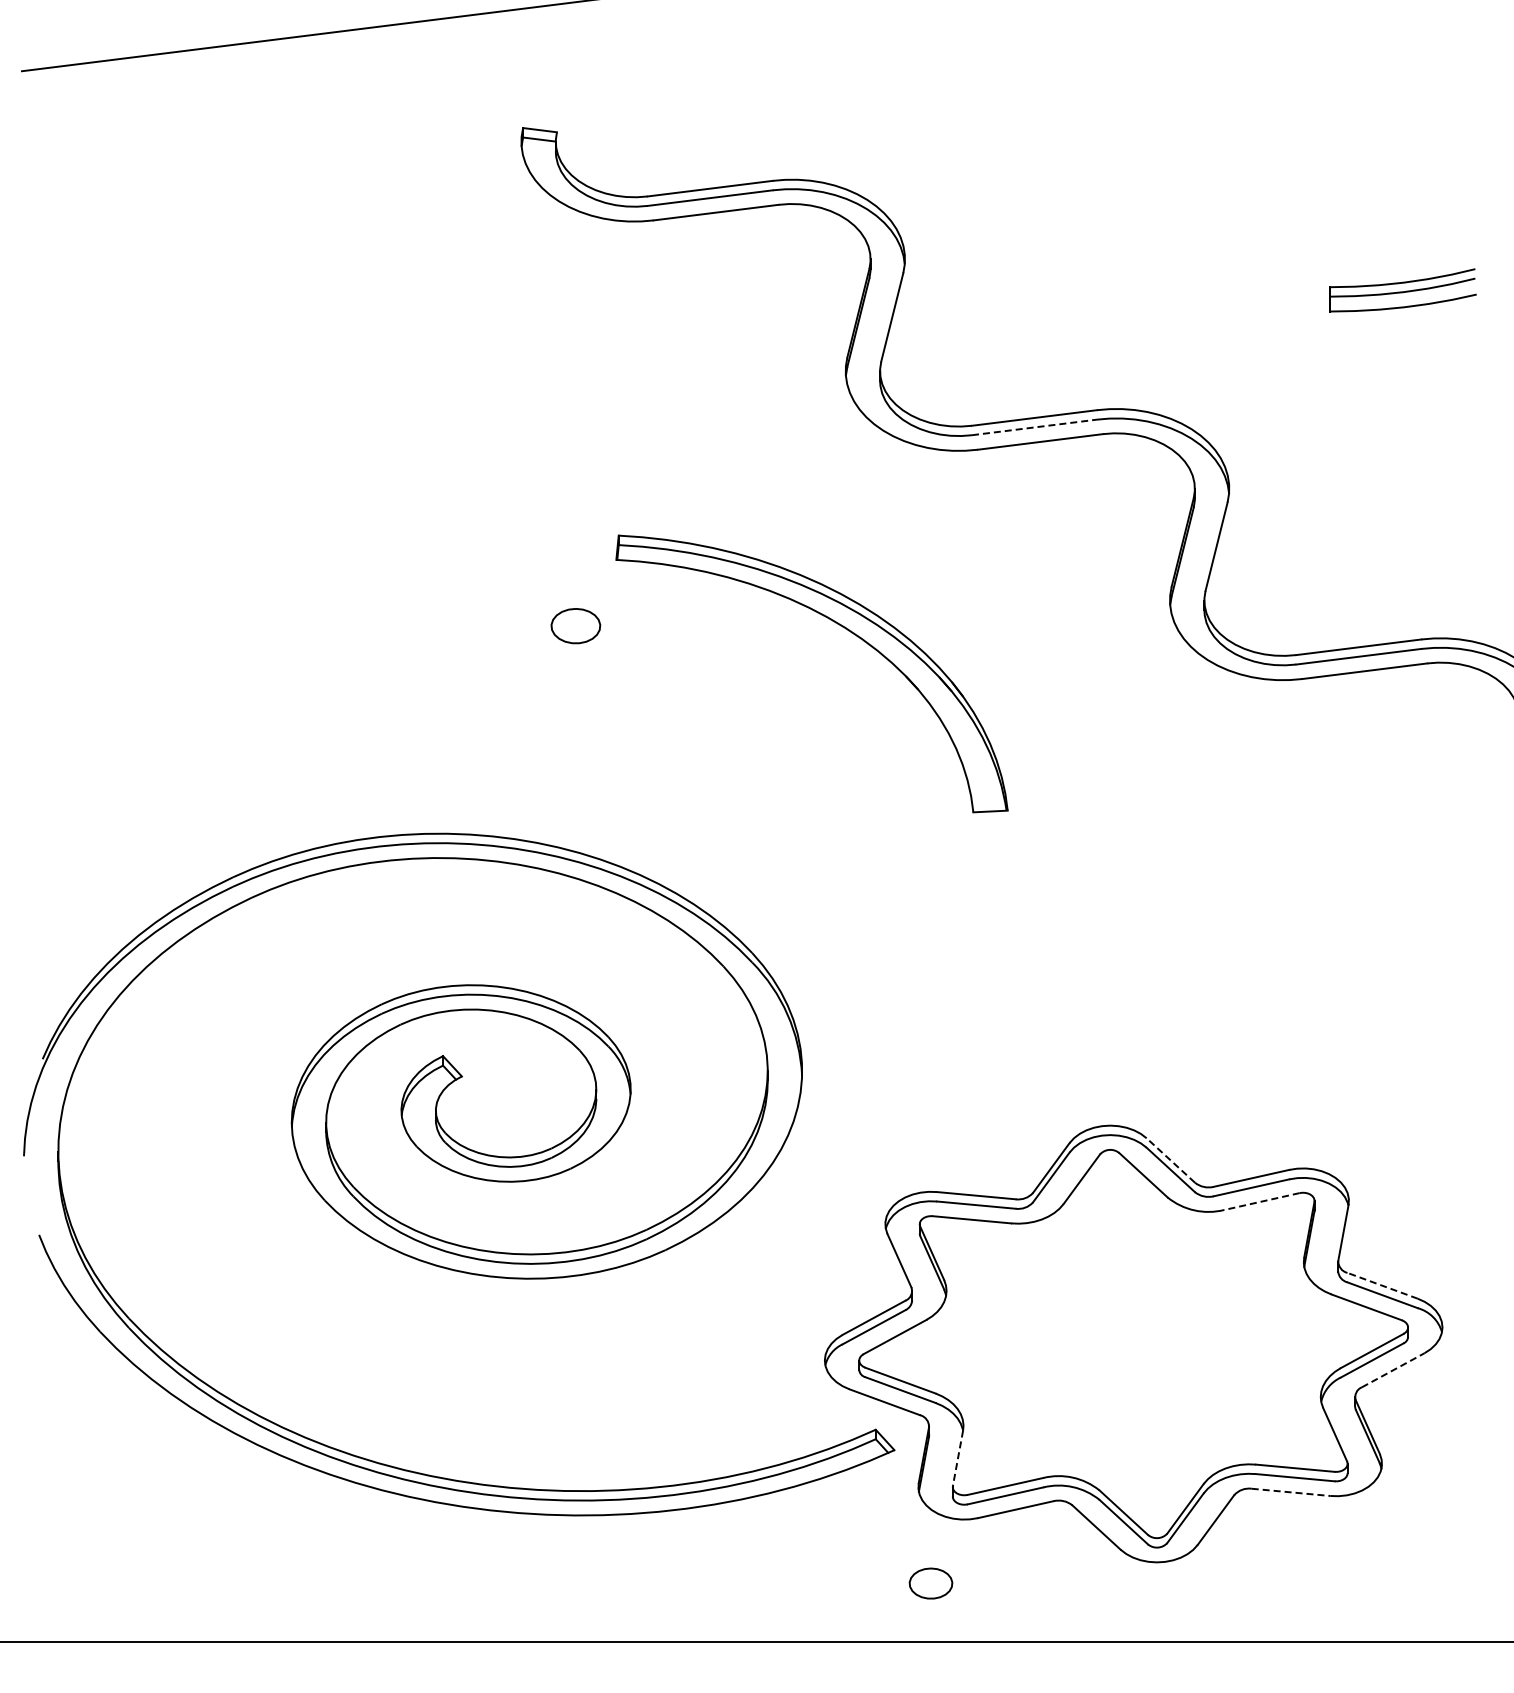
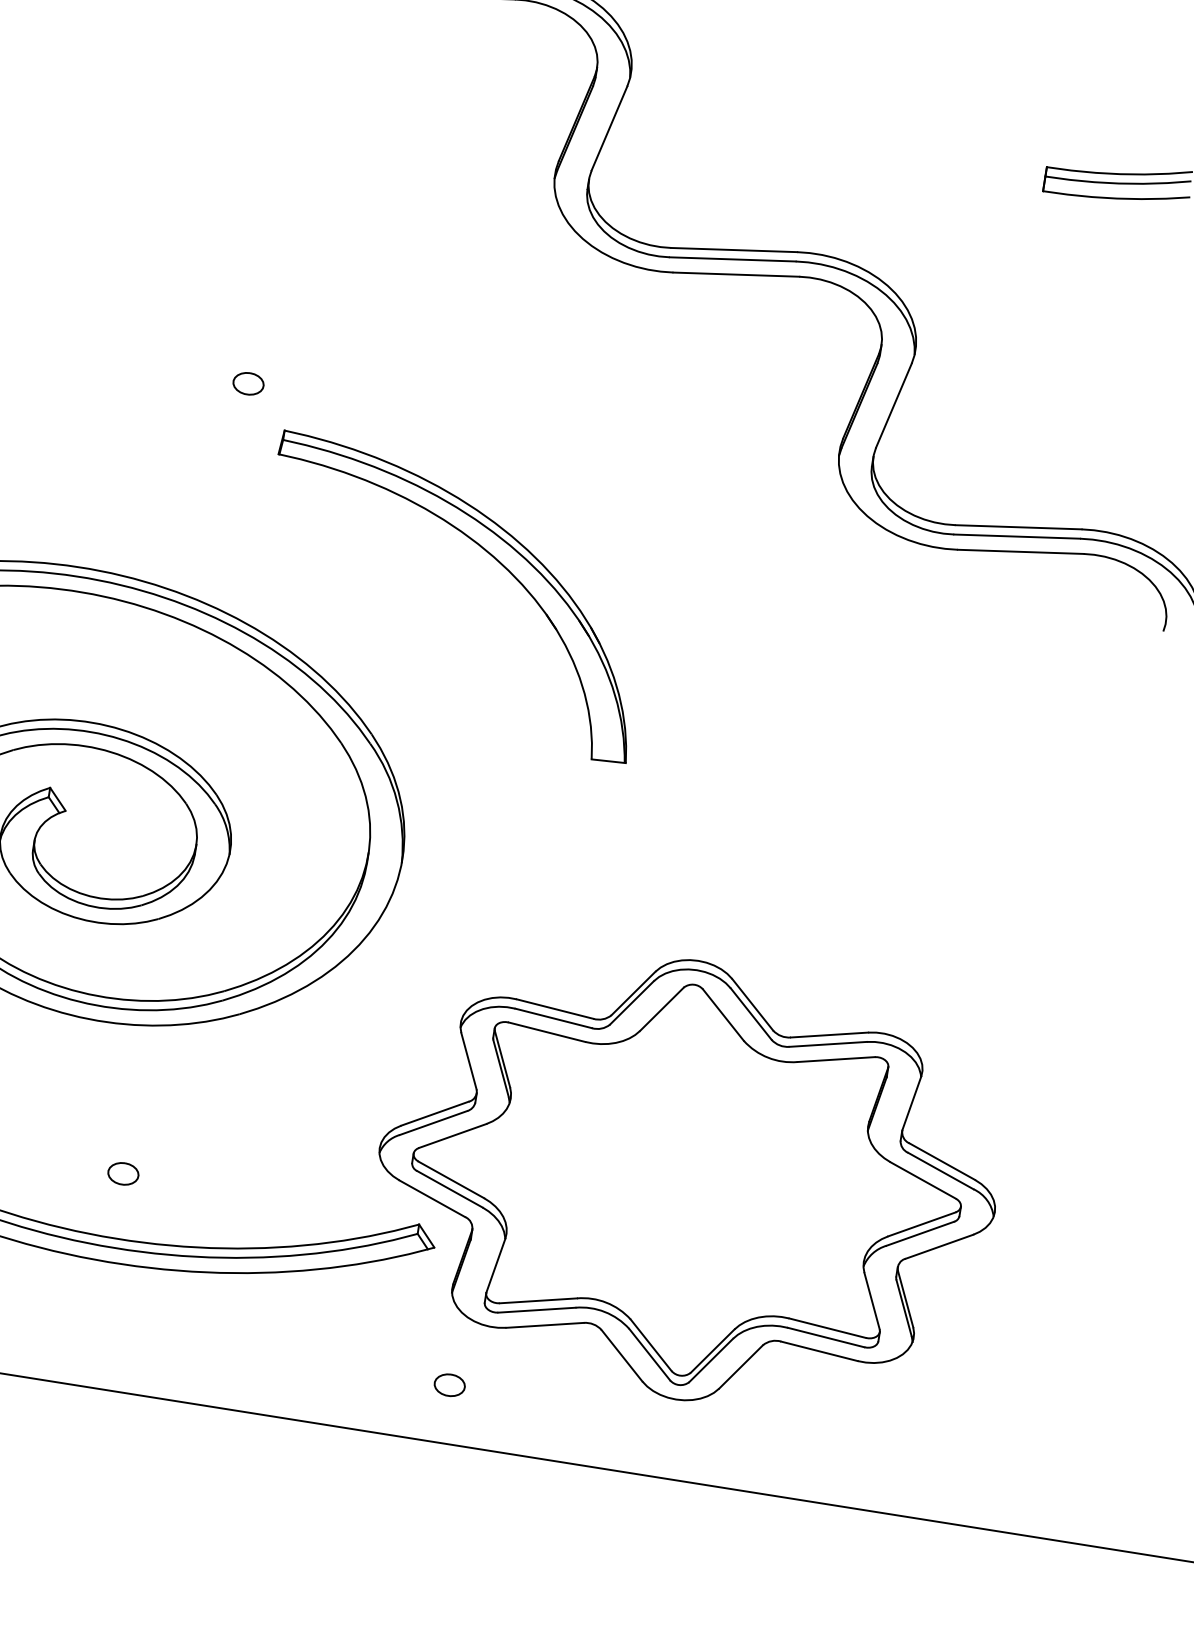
line: (1034, 427) -> (732, 259), dashed -> solid
part: (575, 625) -> (248, 383), size x0.62
part: (840, 626) -> (489, 555), moved
line: (1170, 1160) -> (752, 1004), dashed -> solid
line: (1261, 1201) -> (835, 1059), dashed -> solid
line: (1382, 1285) -> (942, 1161), dashed -> solid
line: (1393, 1370) -> (939, 1247), dashed -> solid
part: (575, 1425) -> (123, 1173), added
line: (957, 1458) -> (495, 1265), dashed -> solid
line: (1291, 1492) -> (819, 1351), dashed -> solid
part: (931, 1583) -> (450, 1385), size x0.71

